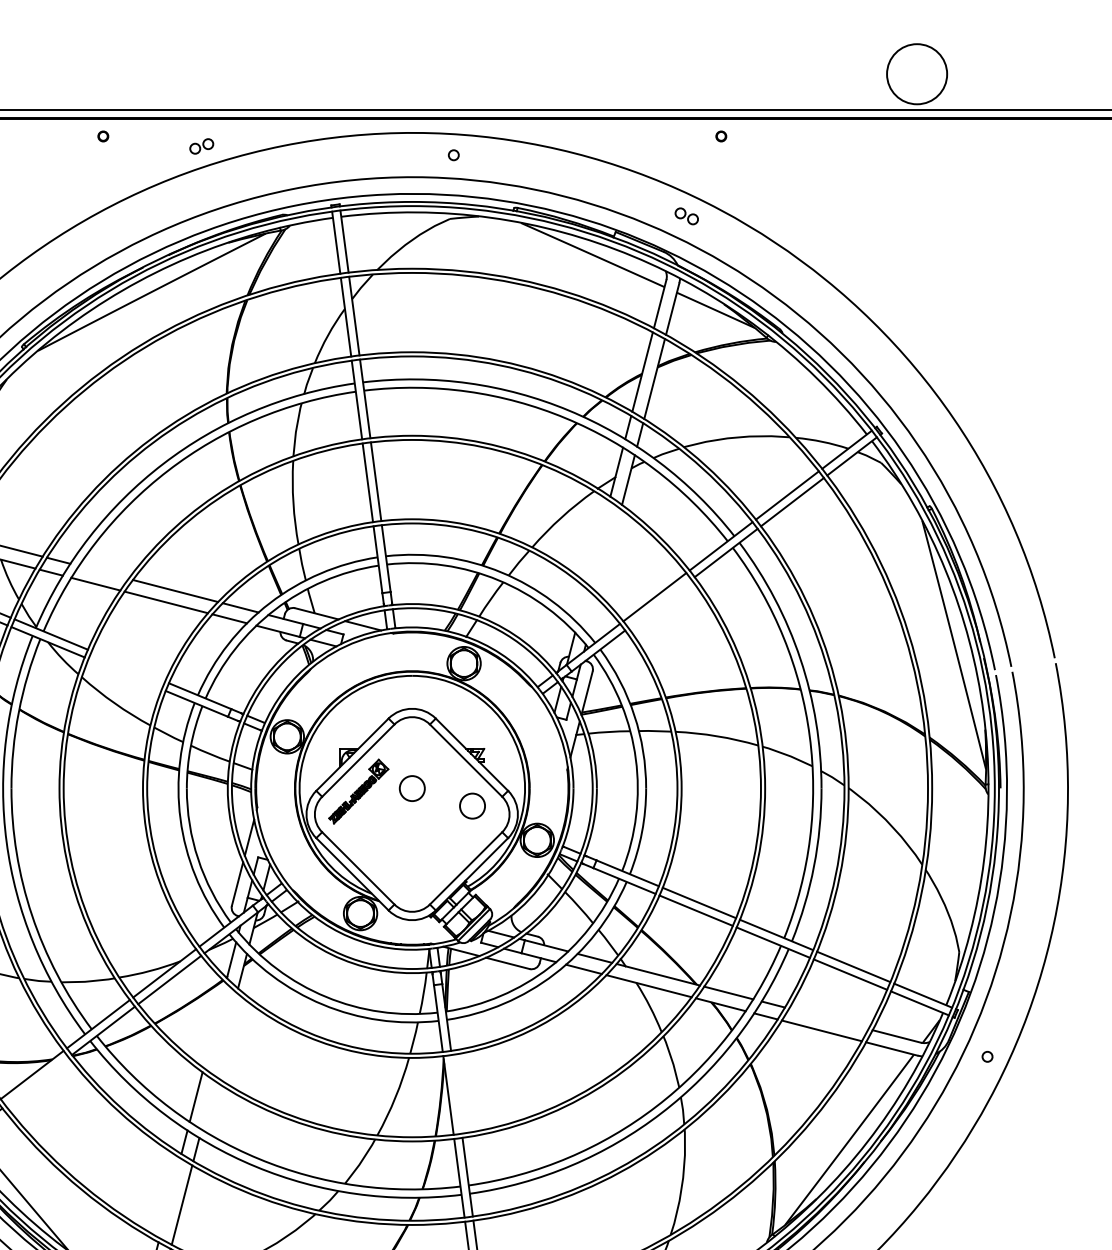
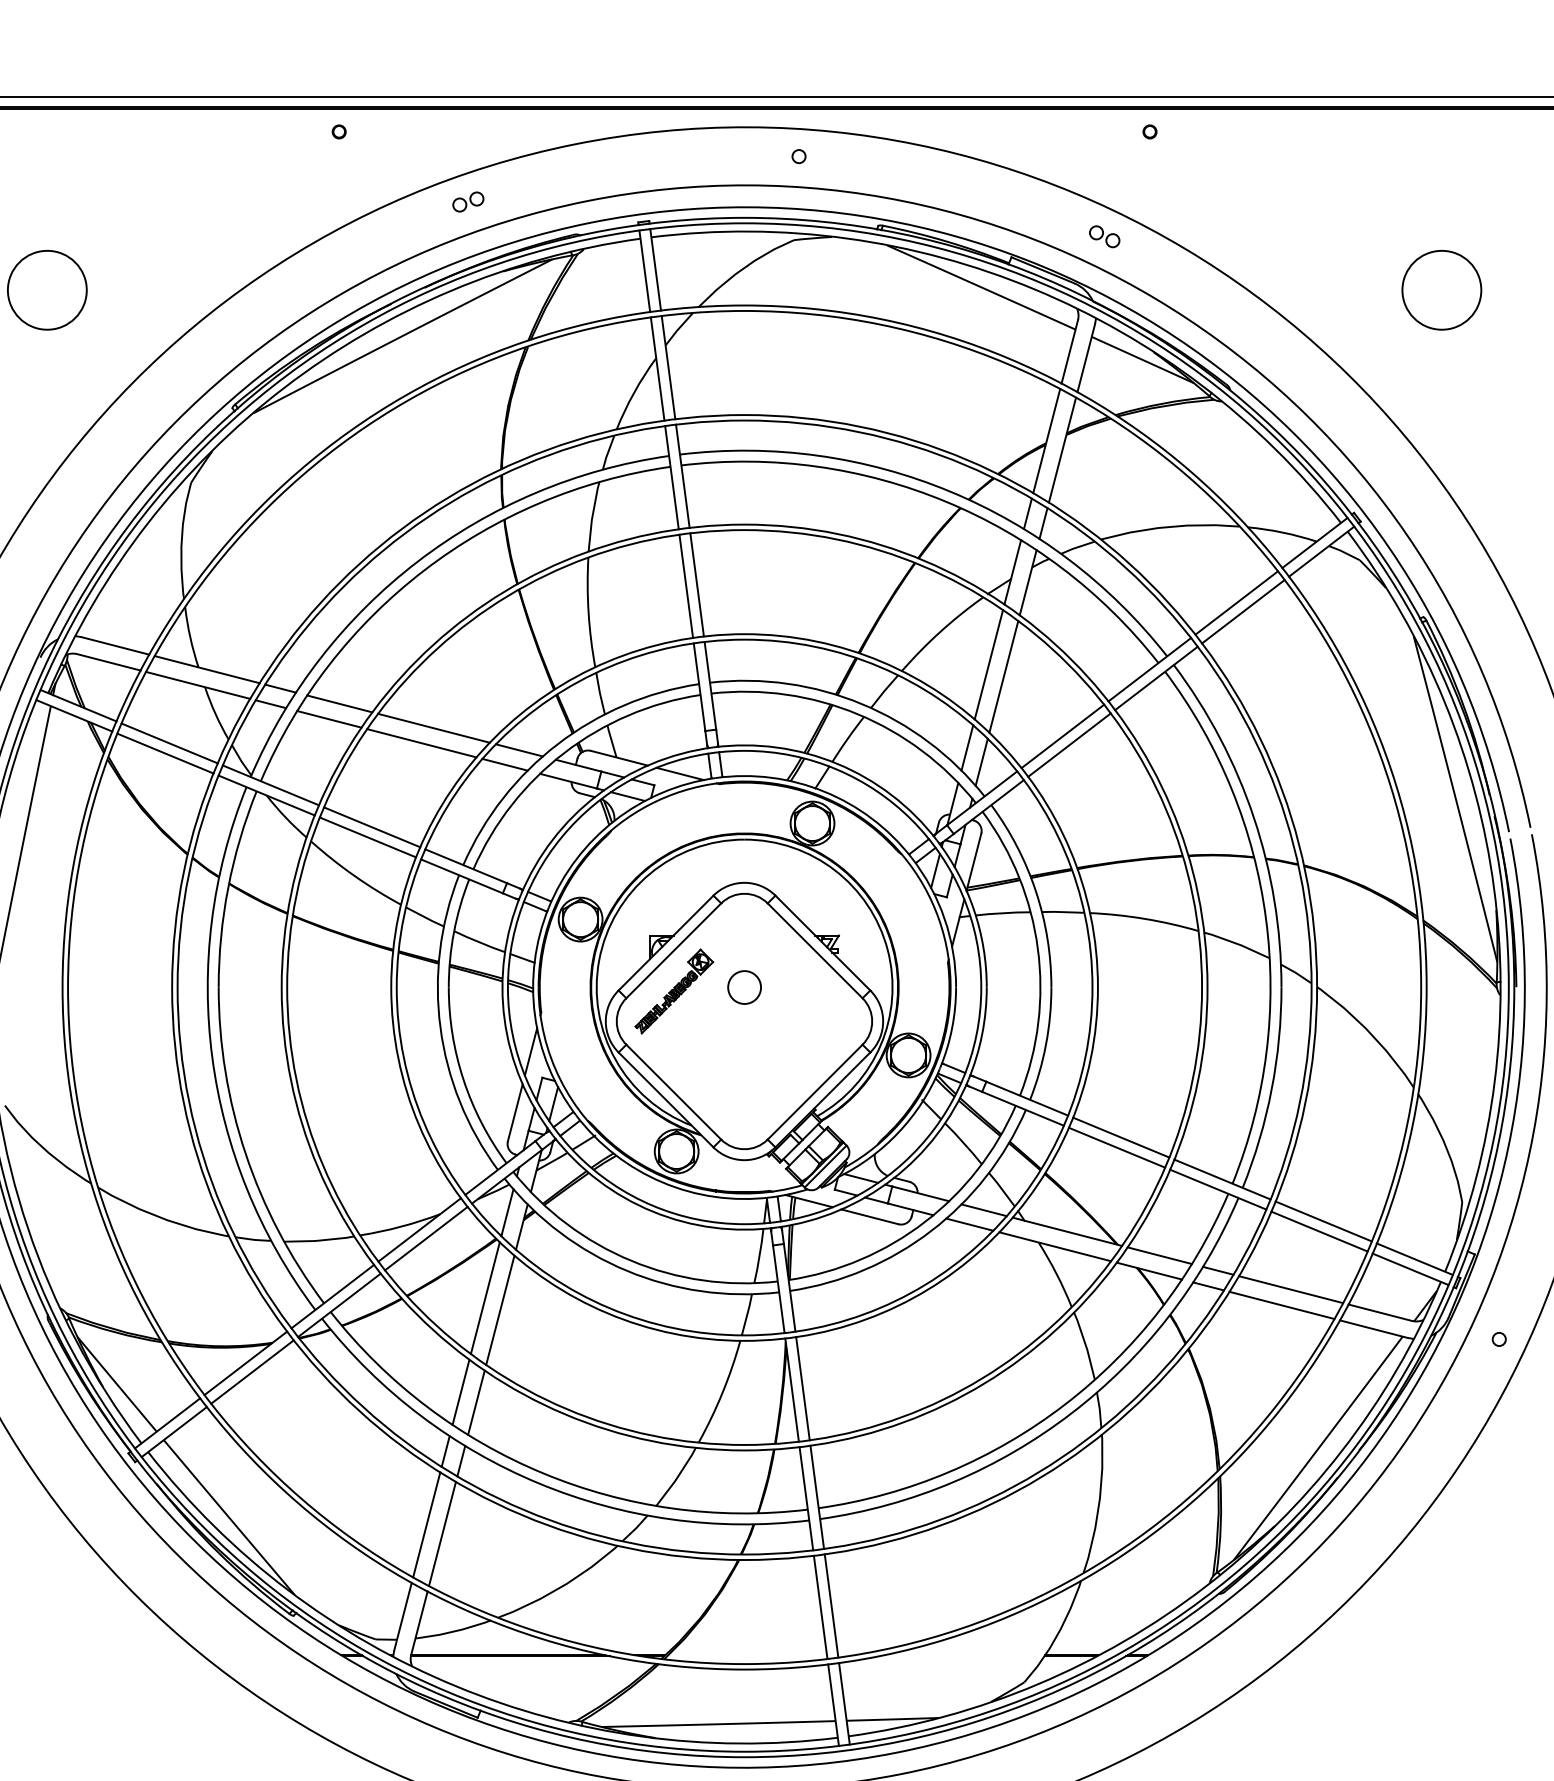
circle: (916, 74) -> (1441, 290), moved
part: (201, 146) -> (468, 201), moved
line: (598, 542) -> (988, 664), added
line: (609, 551) -> (1003, 676), added
line: (103, 572) -> (339, 703), added
line: (659, 603) -> (1069, 744), added
line: (582, 605) -> (967, 747), added
line: (592, 616) -> (981, 761), added
line: (128, 666) -> (372, 827), added
line: (124, 674) -> (367, 837), added
circle: (472, 806) -> (823, 1010), removed
line: (828, 1018) -> (1290, 1289), added
line: (214, 1025) -> (484, 1298), added
line: (226, 1034) -> (500, 1309), added
line: (37, 1081) -> (252, 1371), added
line: (456, 1094) -> (802, 1388), added
line: (207, 1104) -> (476, 1402), added
line: (169, 1197) -> (426, 1524), added

